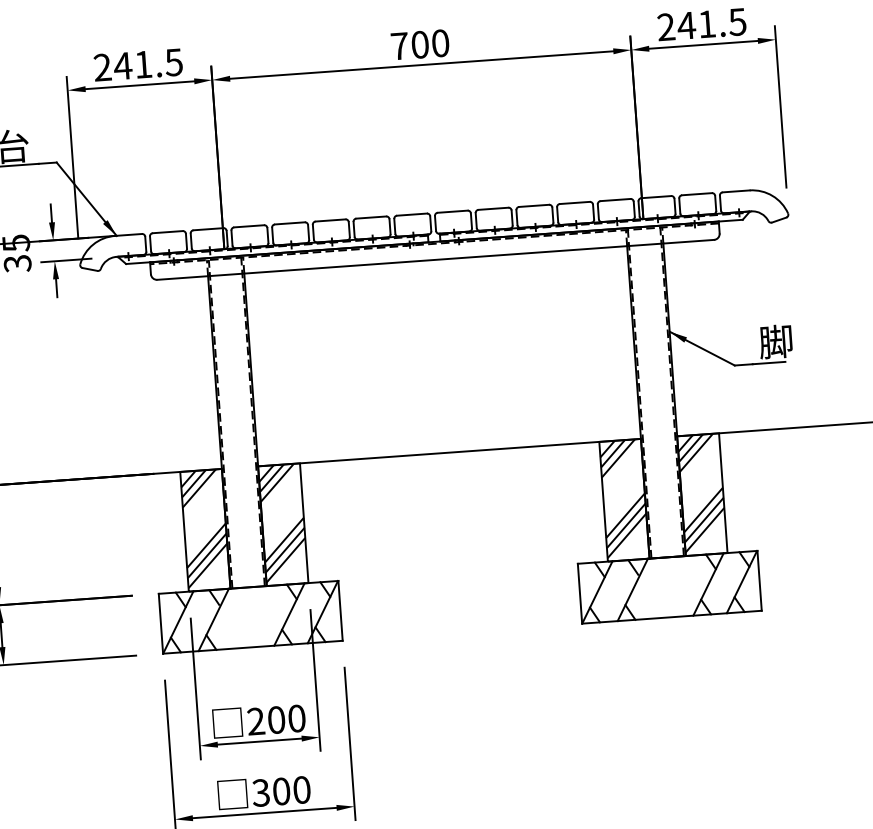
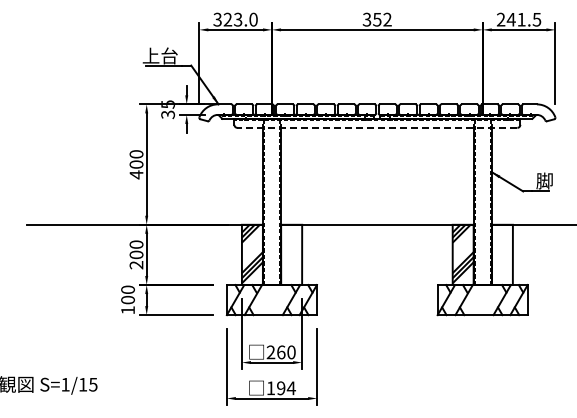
text: (418, 44) -> (376, 19), 700 -> 352
text: (138, 64) -> (235, 19), 241.5 -> 323.0
line: (435, 259) -> (377, 127), solid -> dashed
hatch: (700, 491) -> (501, 253), removed
hatch: (282, 521) -> (291, 253), removed
text: (277, 720) -> (281, 352), 200 -> 260
text: (280, 791) -> (280, 388), 300 -> 194

